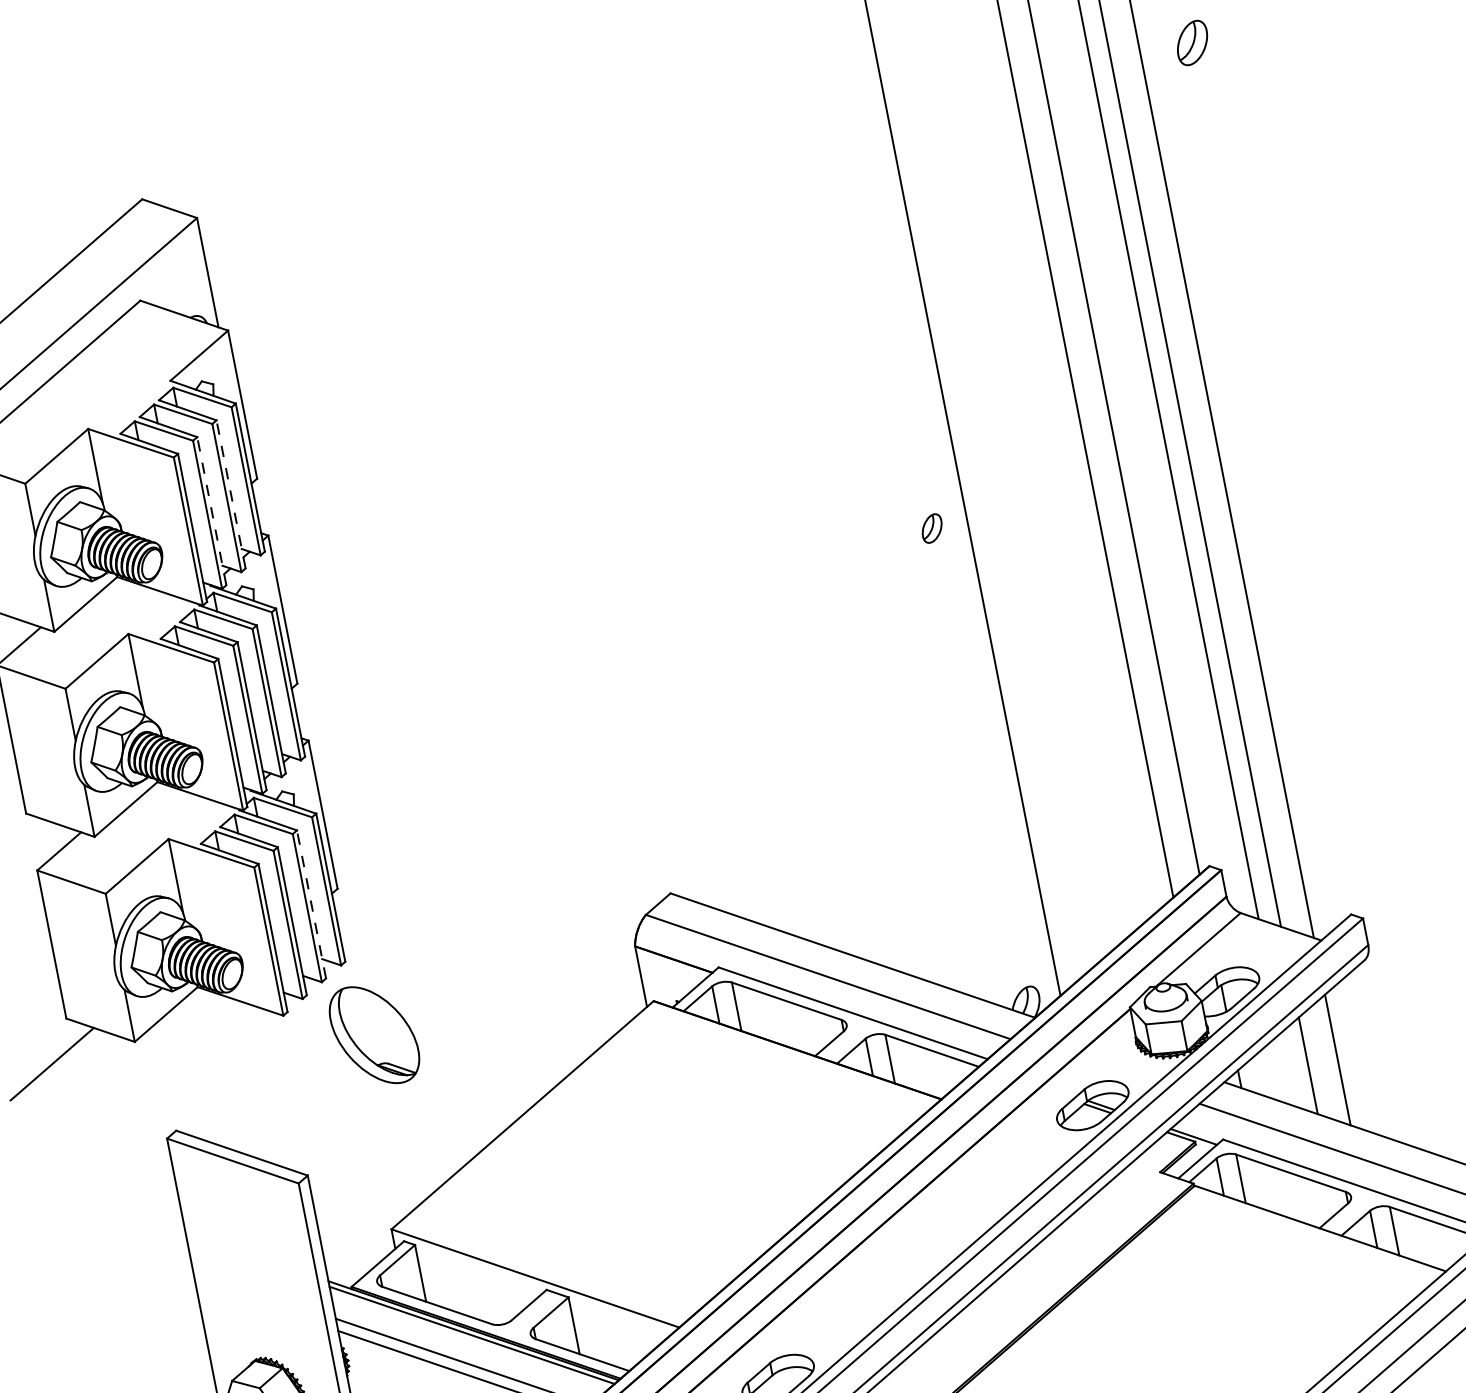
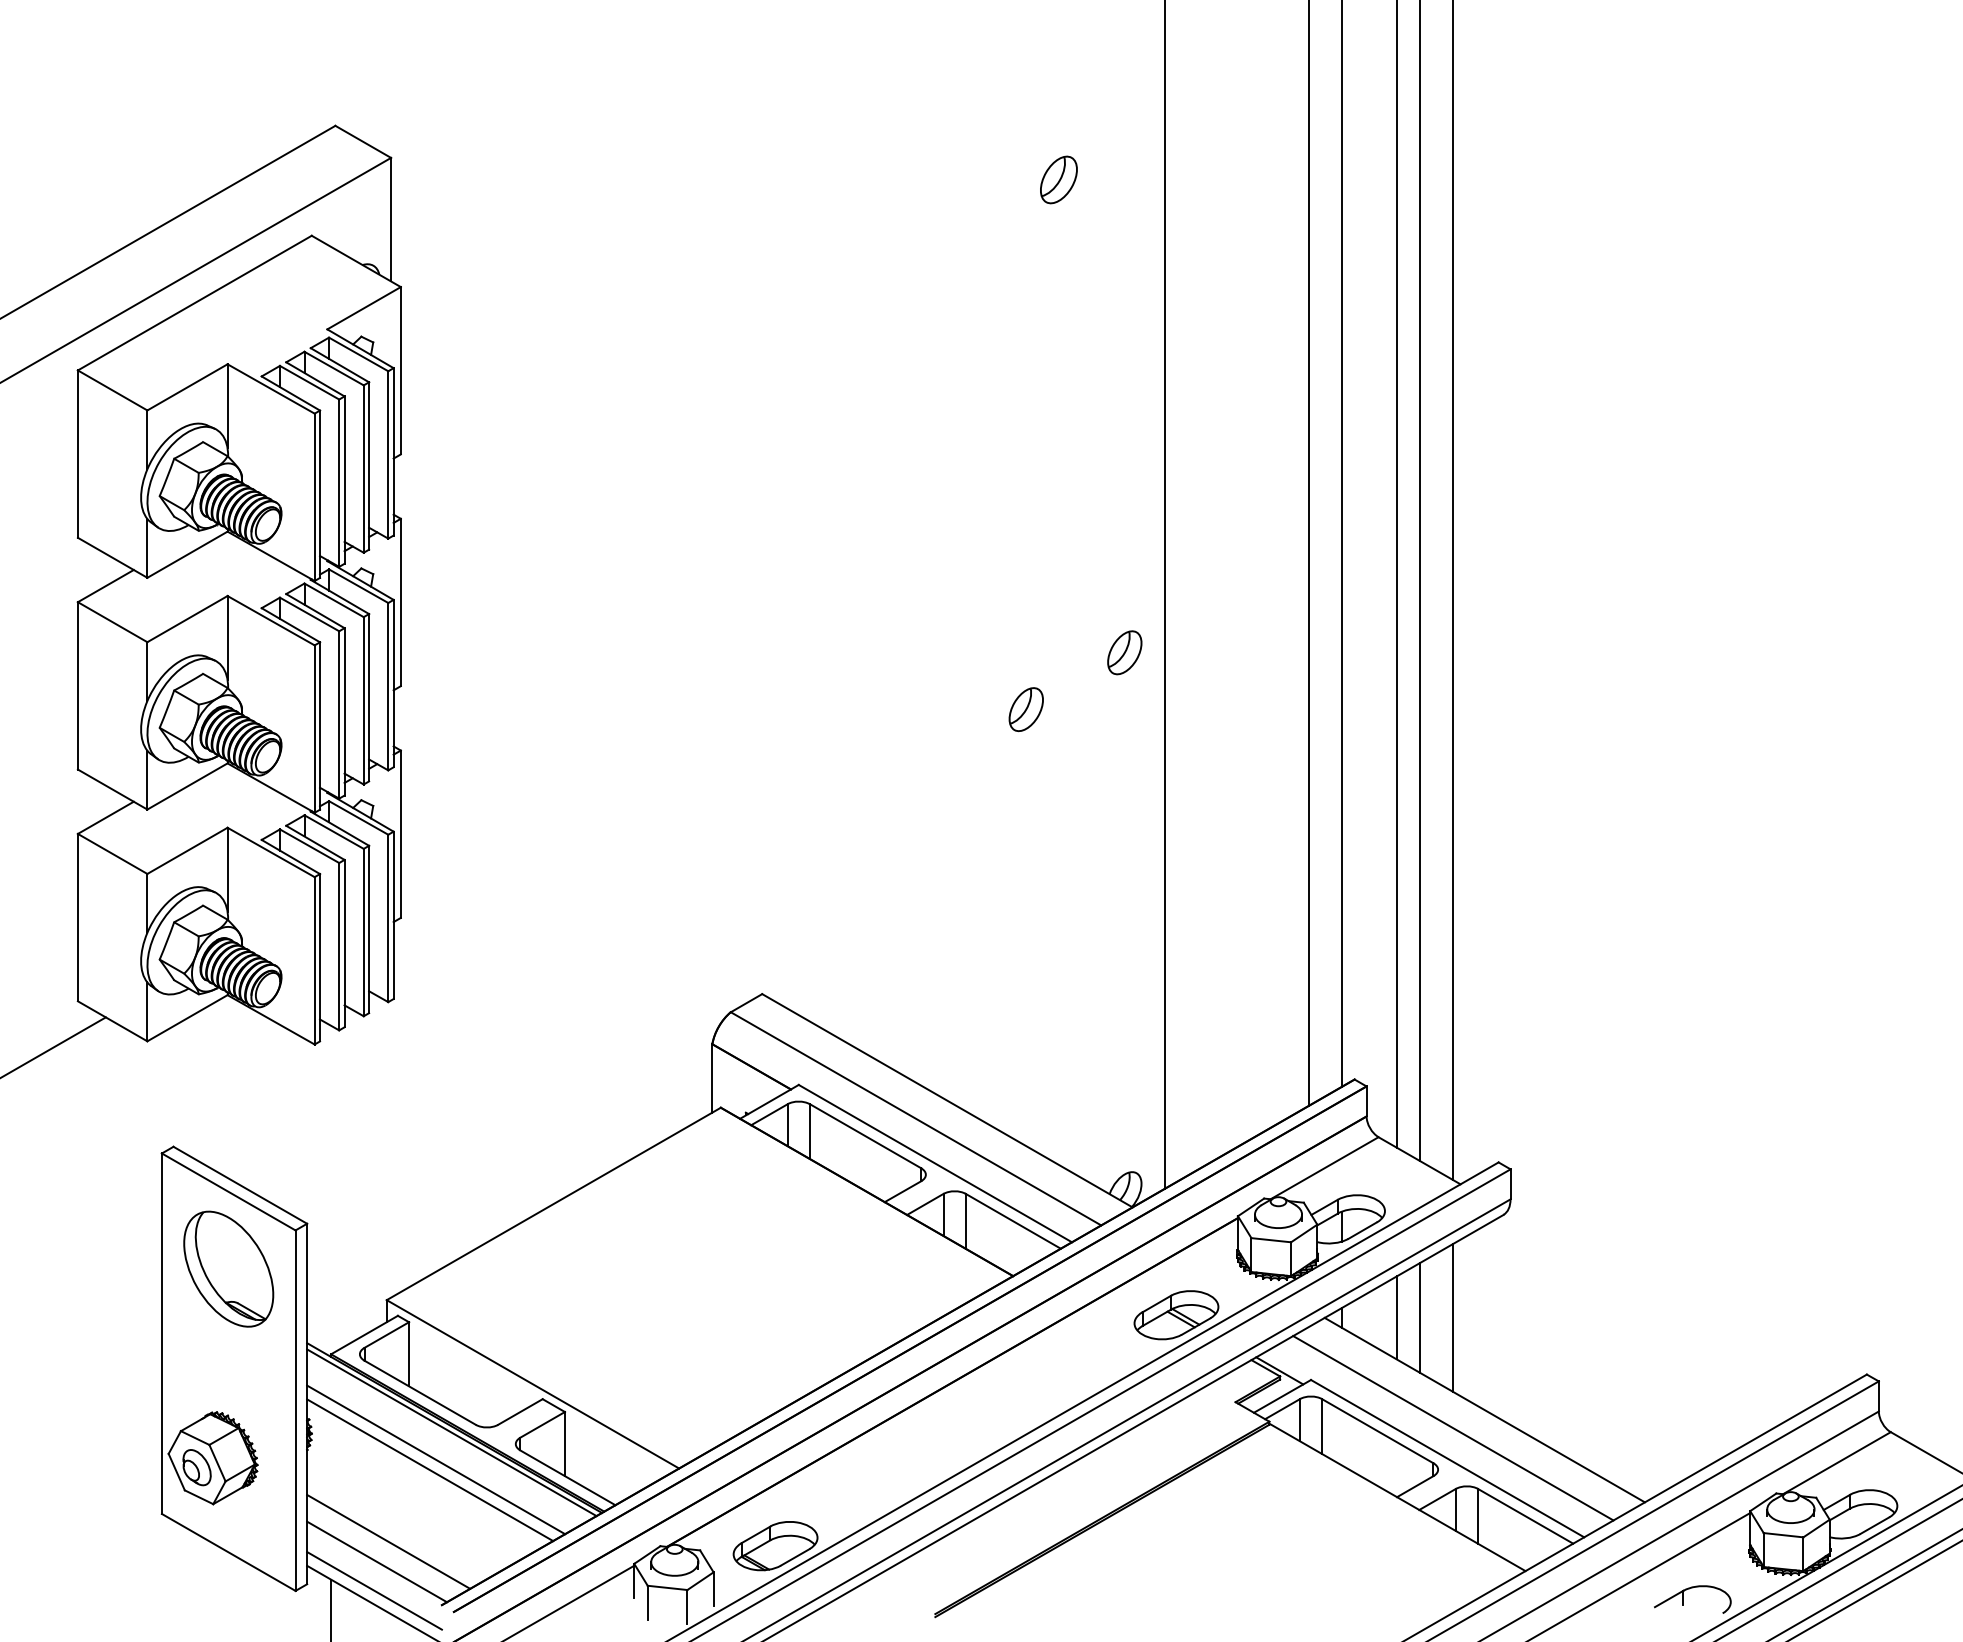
part: (1192, 42) -> (1058, 179), moved
line: (231, 493) -> (369, 465), dashed -> solid
line: (211, 511) -> (344, 480), dashed -> solid
part: (931, 528) -> (1124, 652), size x1.43
part: (854, 595) -> (1025, 709), added
line: (311, 904) -> (369, 929), dashed -> solid
part: (374, 1034) -> (228, 1268), moved
line: (1287, 1069) -> (1396, 1317), added

